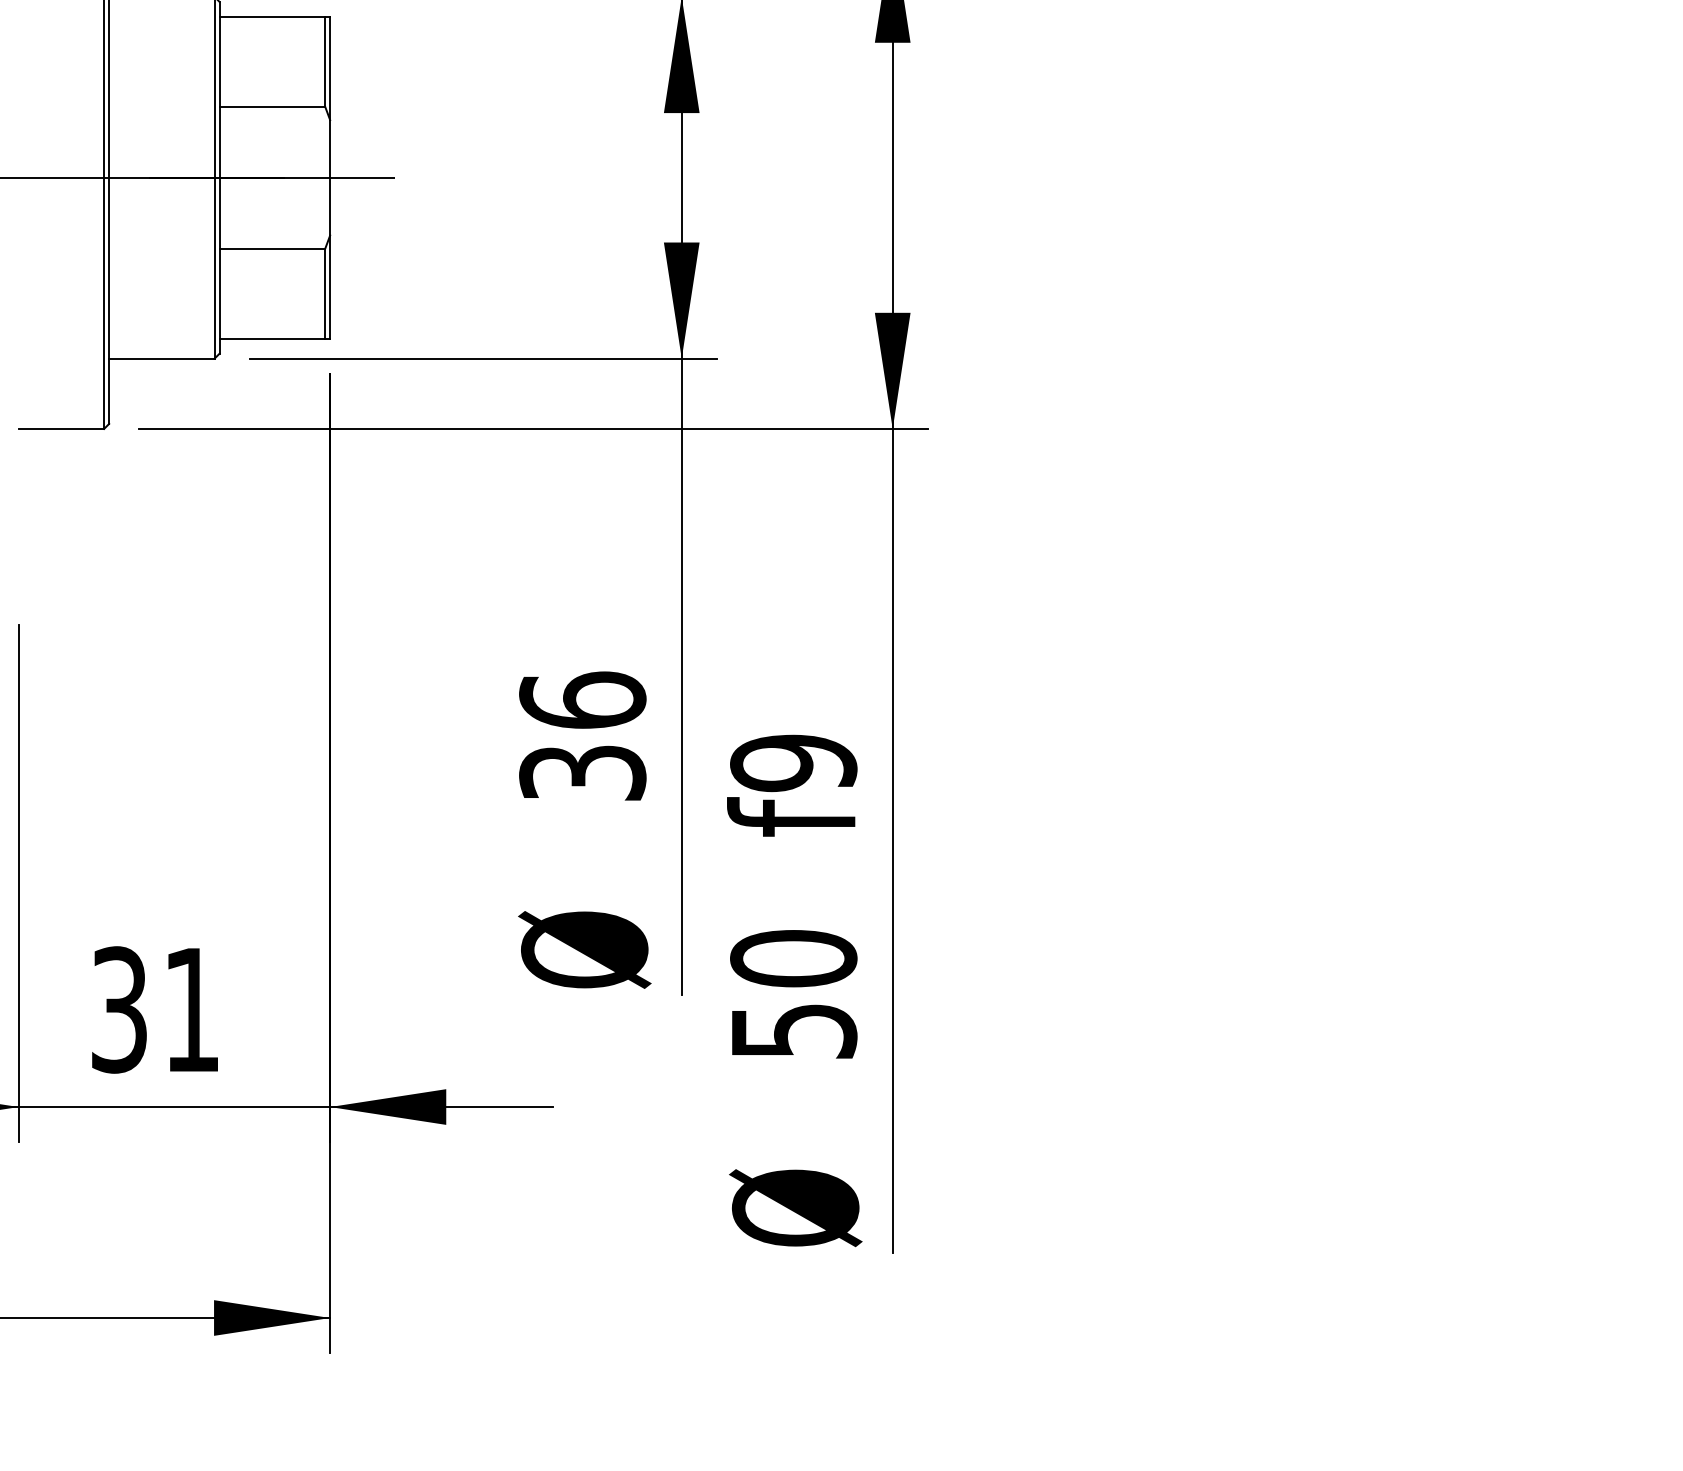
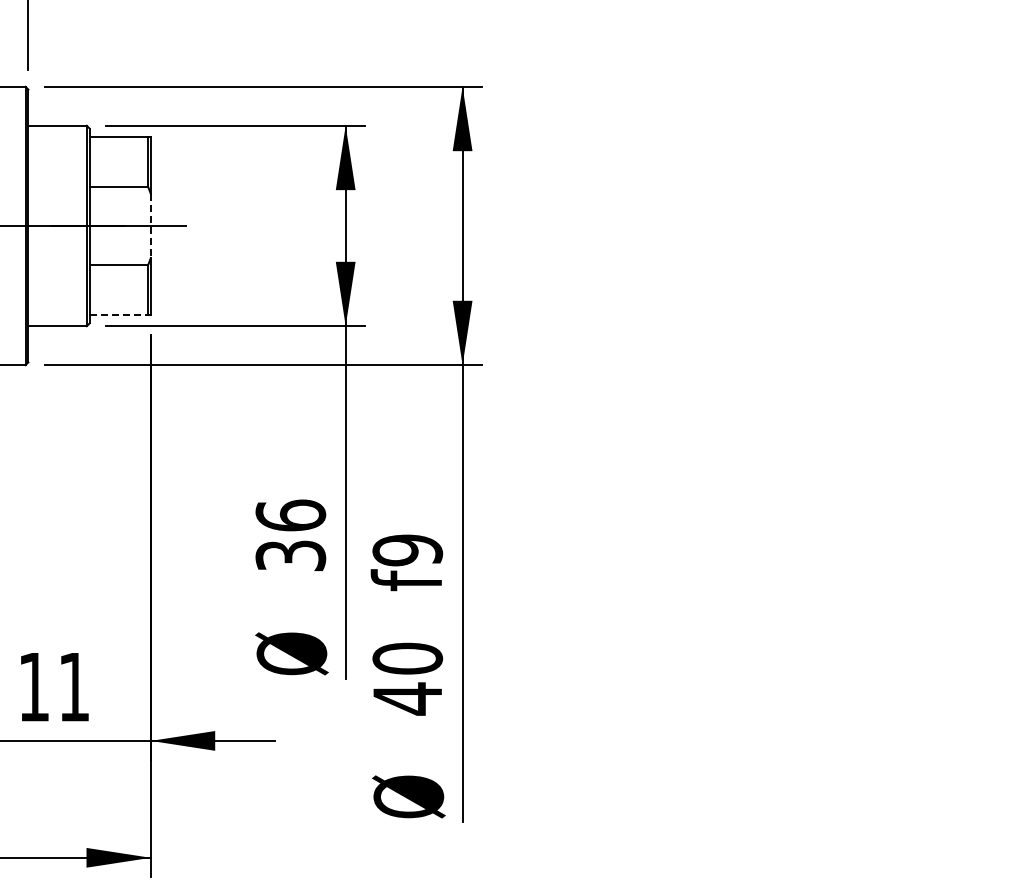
line: (329, 176) -> (150, 225), solid -> dashed
line: (273, 339) -> (119, 315), solid -> dashed
text: (120, 1008) -> (34, 686), 31 -> 11
text: (795, 1030) -> (408, 698), 50 -> 40

